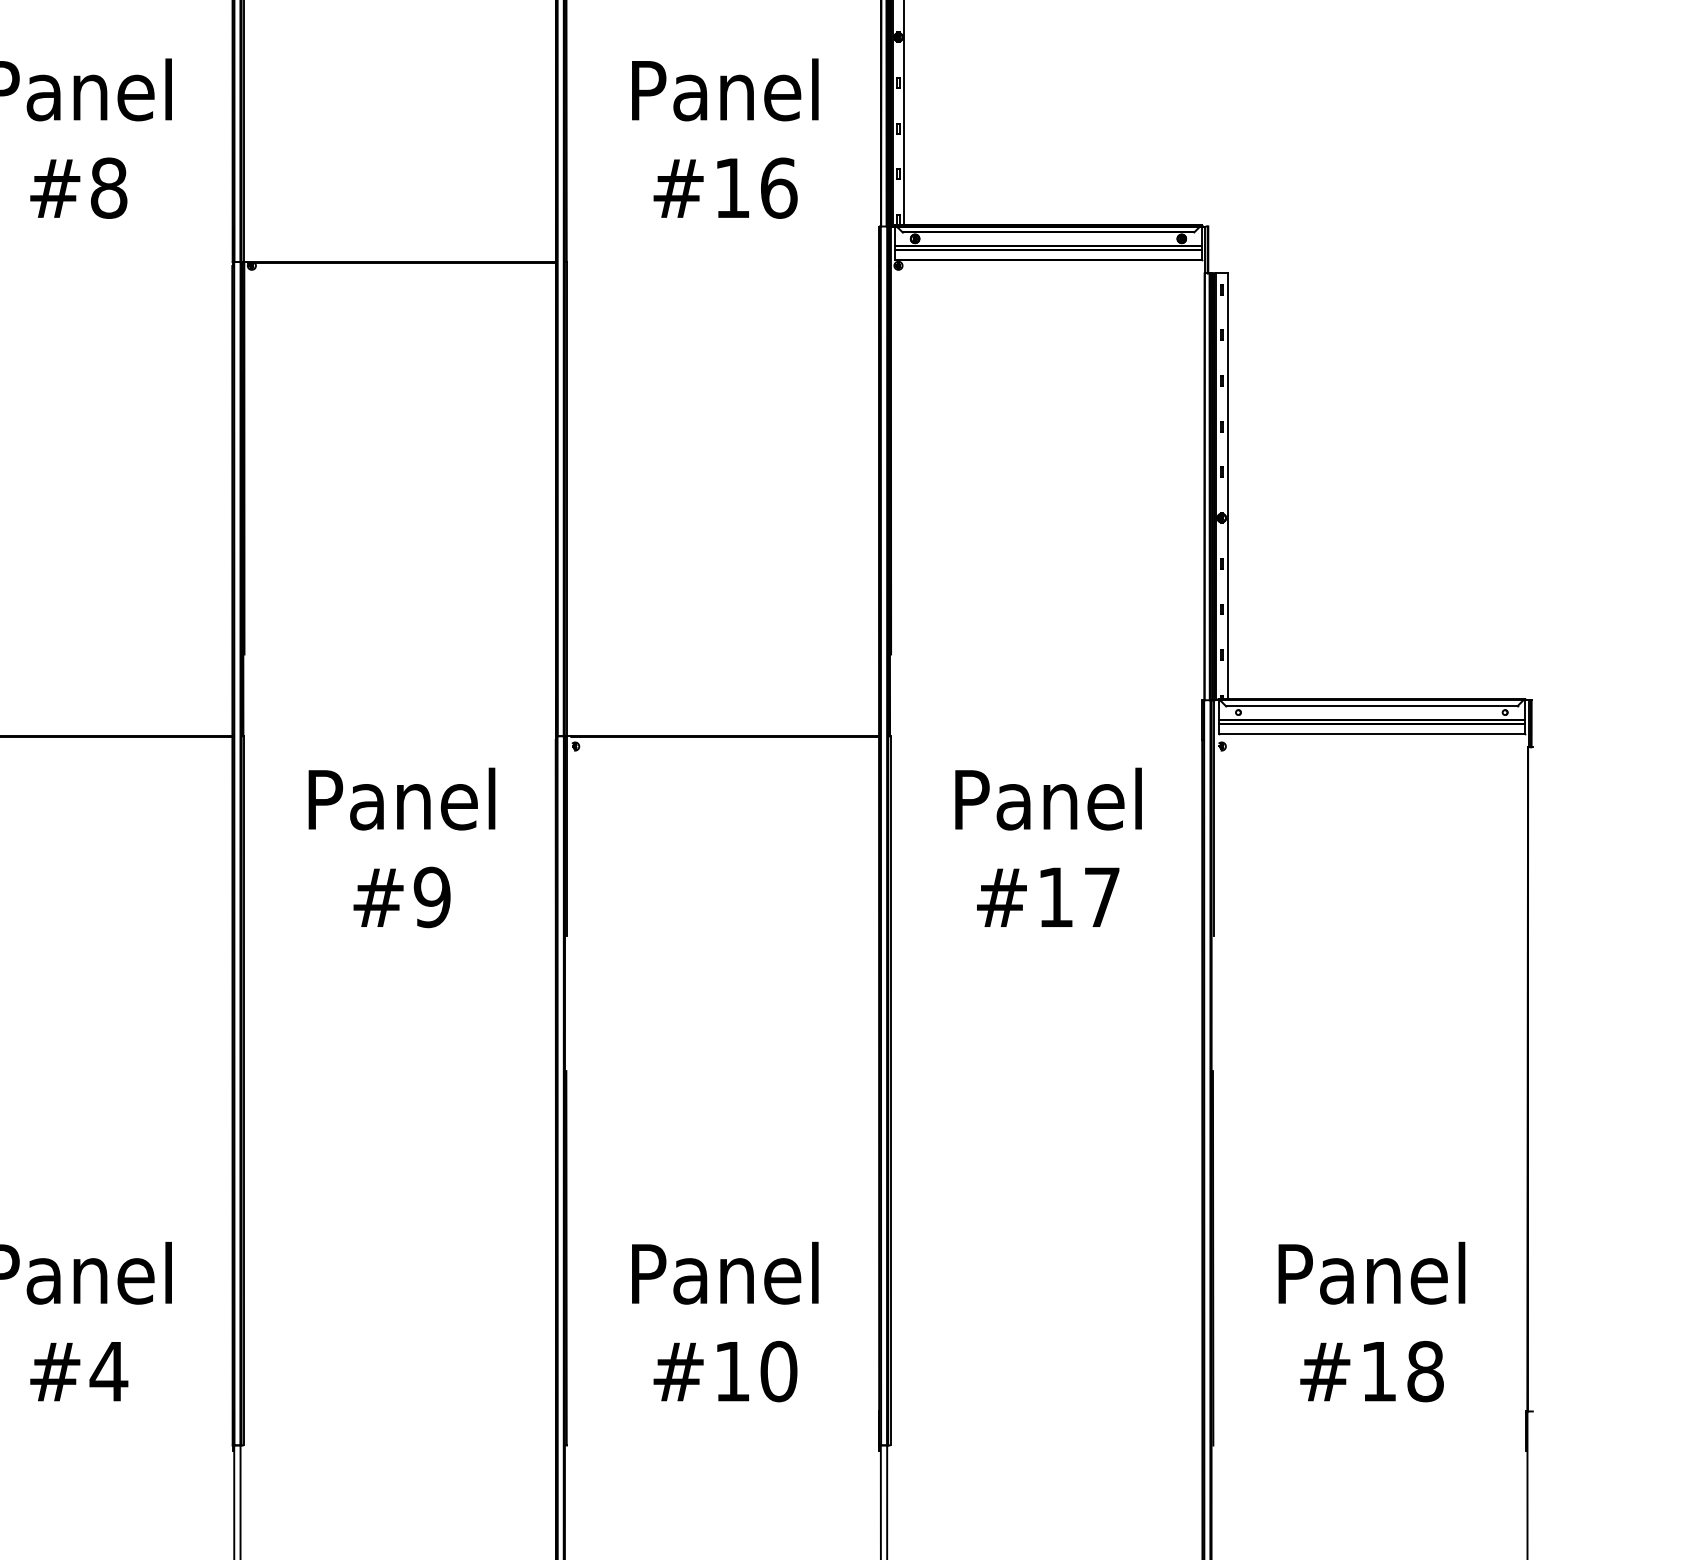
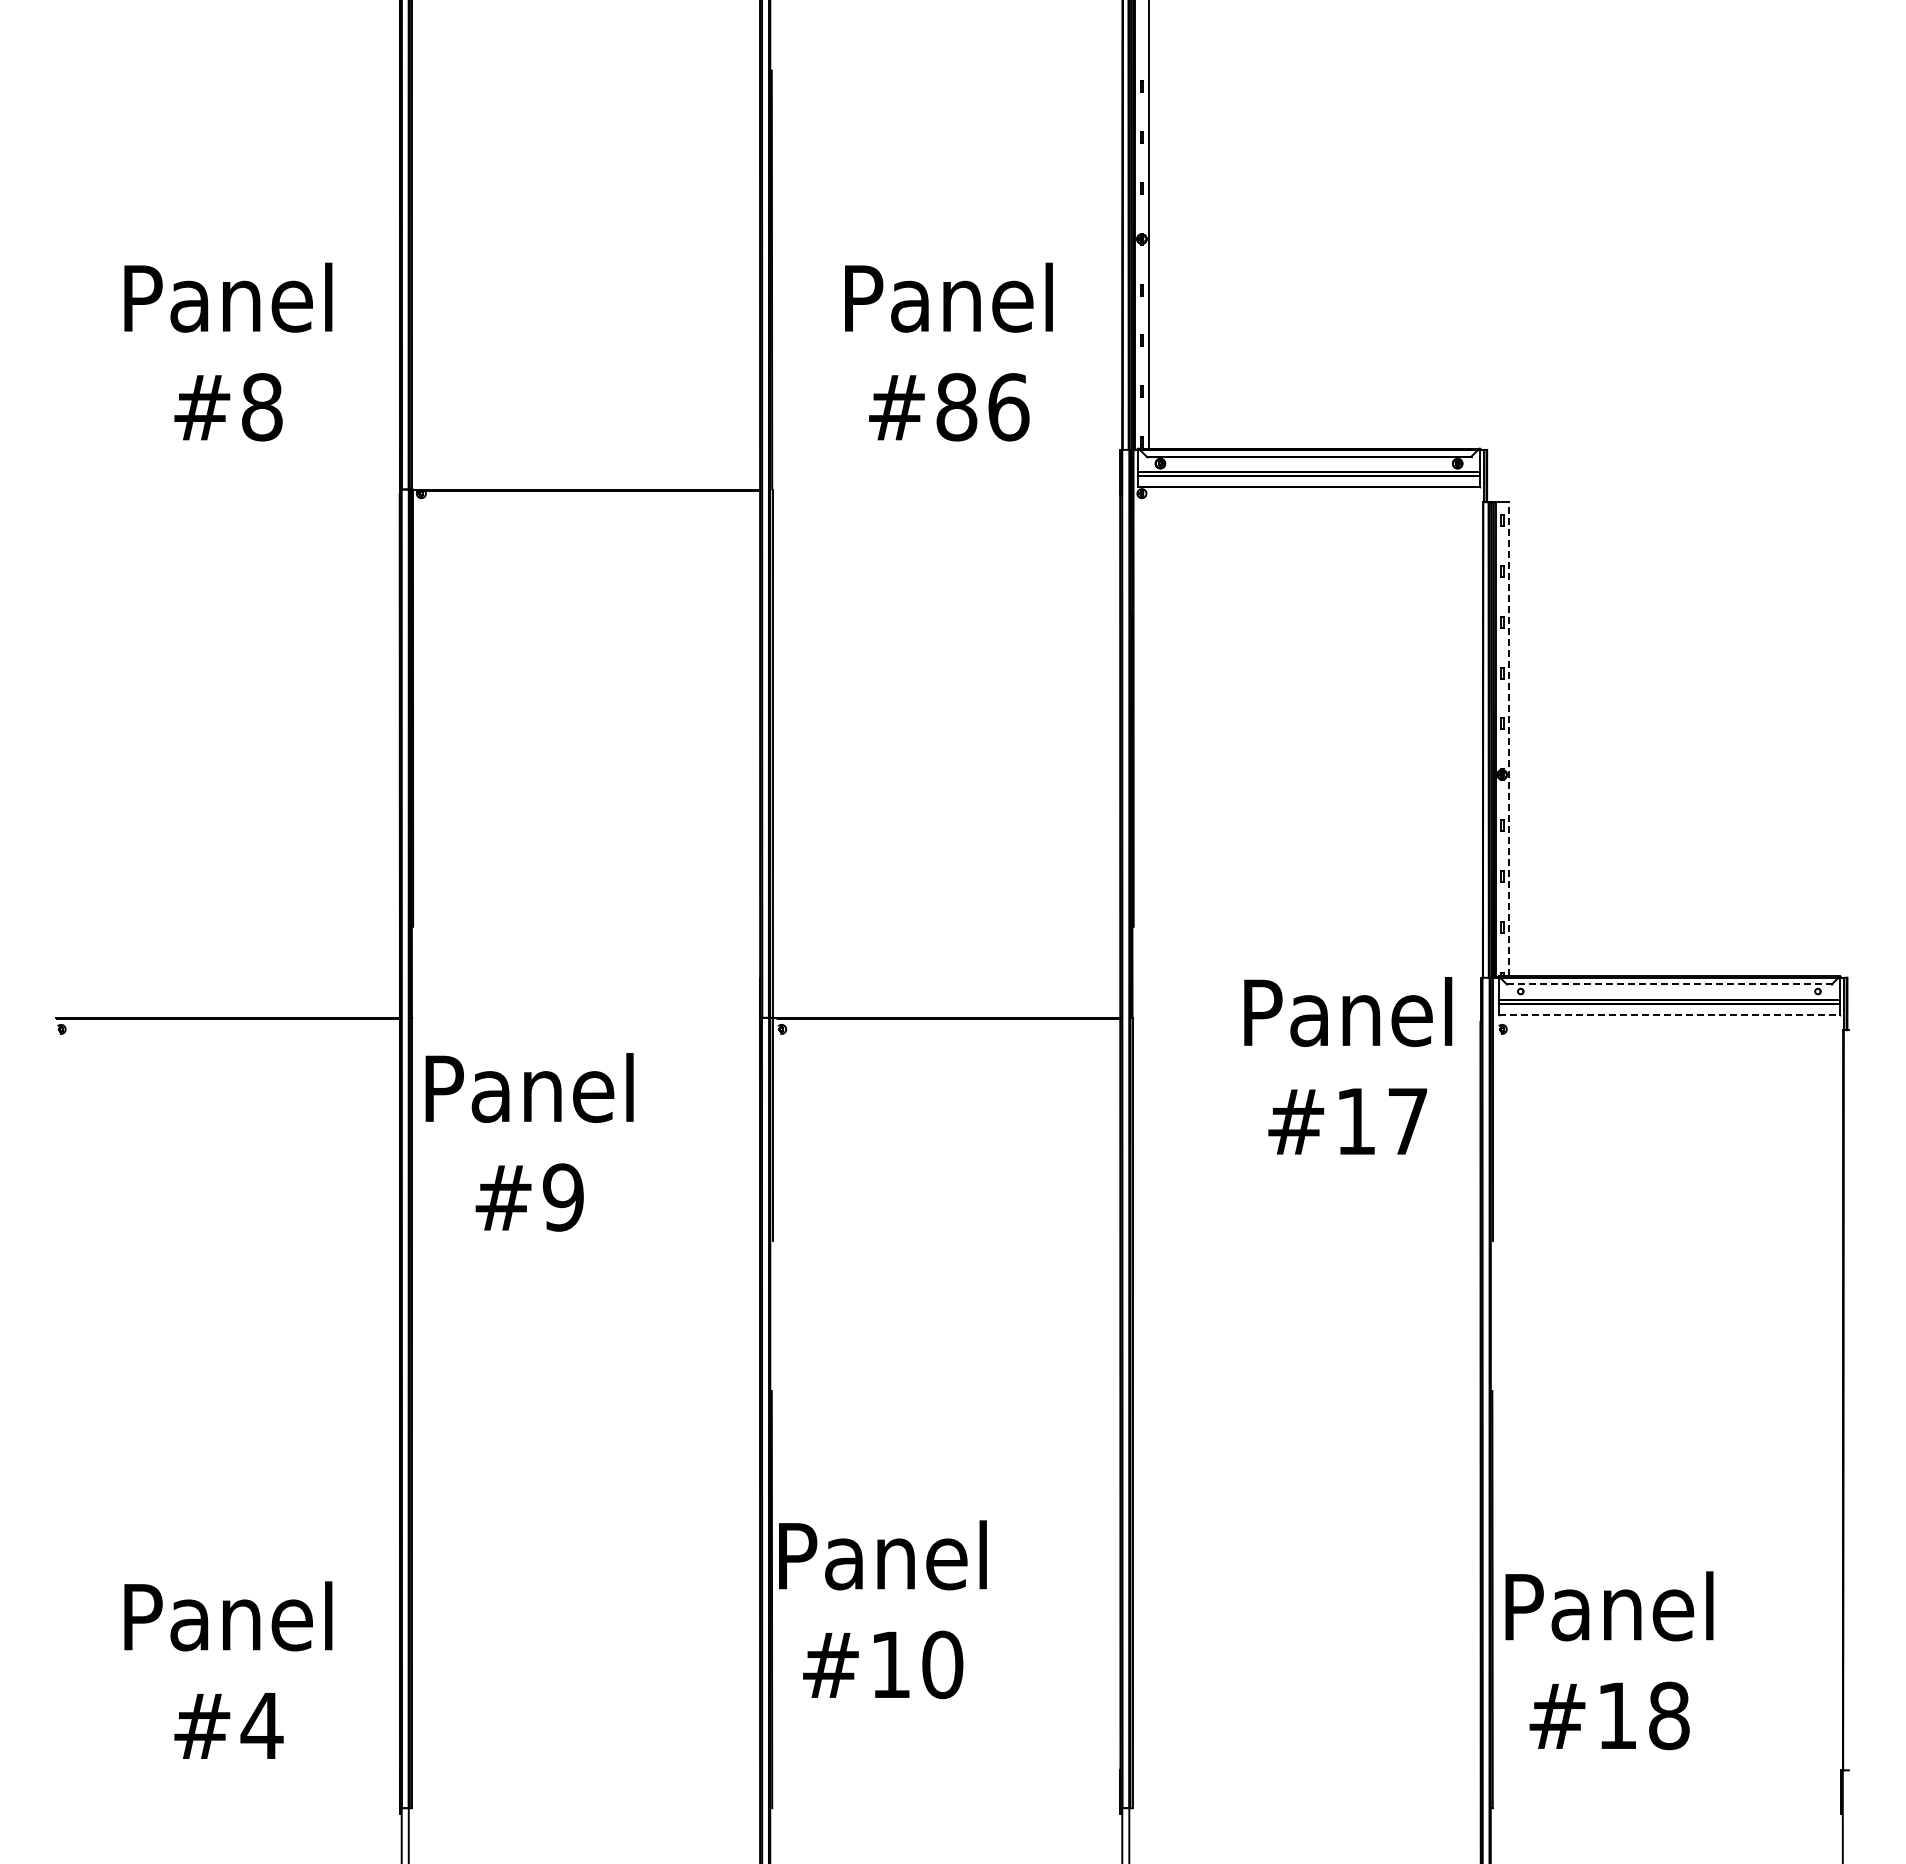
text: (732, 188) -> (956, 407), #16 -> #86
line: (1227, 485) -> (1508, 738), solid -> dashed
line: (1371, 706) -> (1669, 984), solid -> dashed
line: (1371, 733) -> (1669, 1014), solid -> dashed
text: (1048, 847) -> (1348, 1065), moved
text: (401, 848) -> (529, 1142), moved
text: (724, 1321) -> (882, 1609), moved
text: (1371, 1321) -> (1609, 1660), moved

